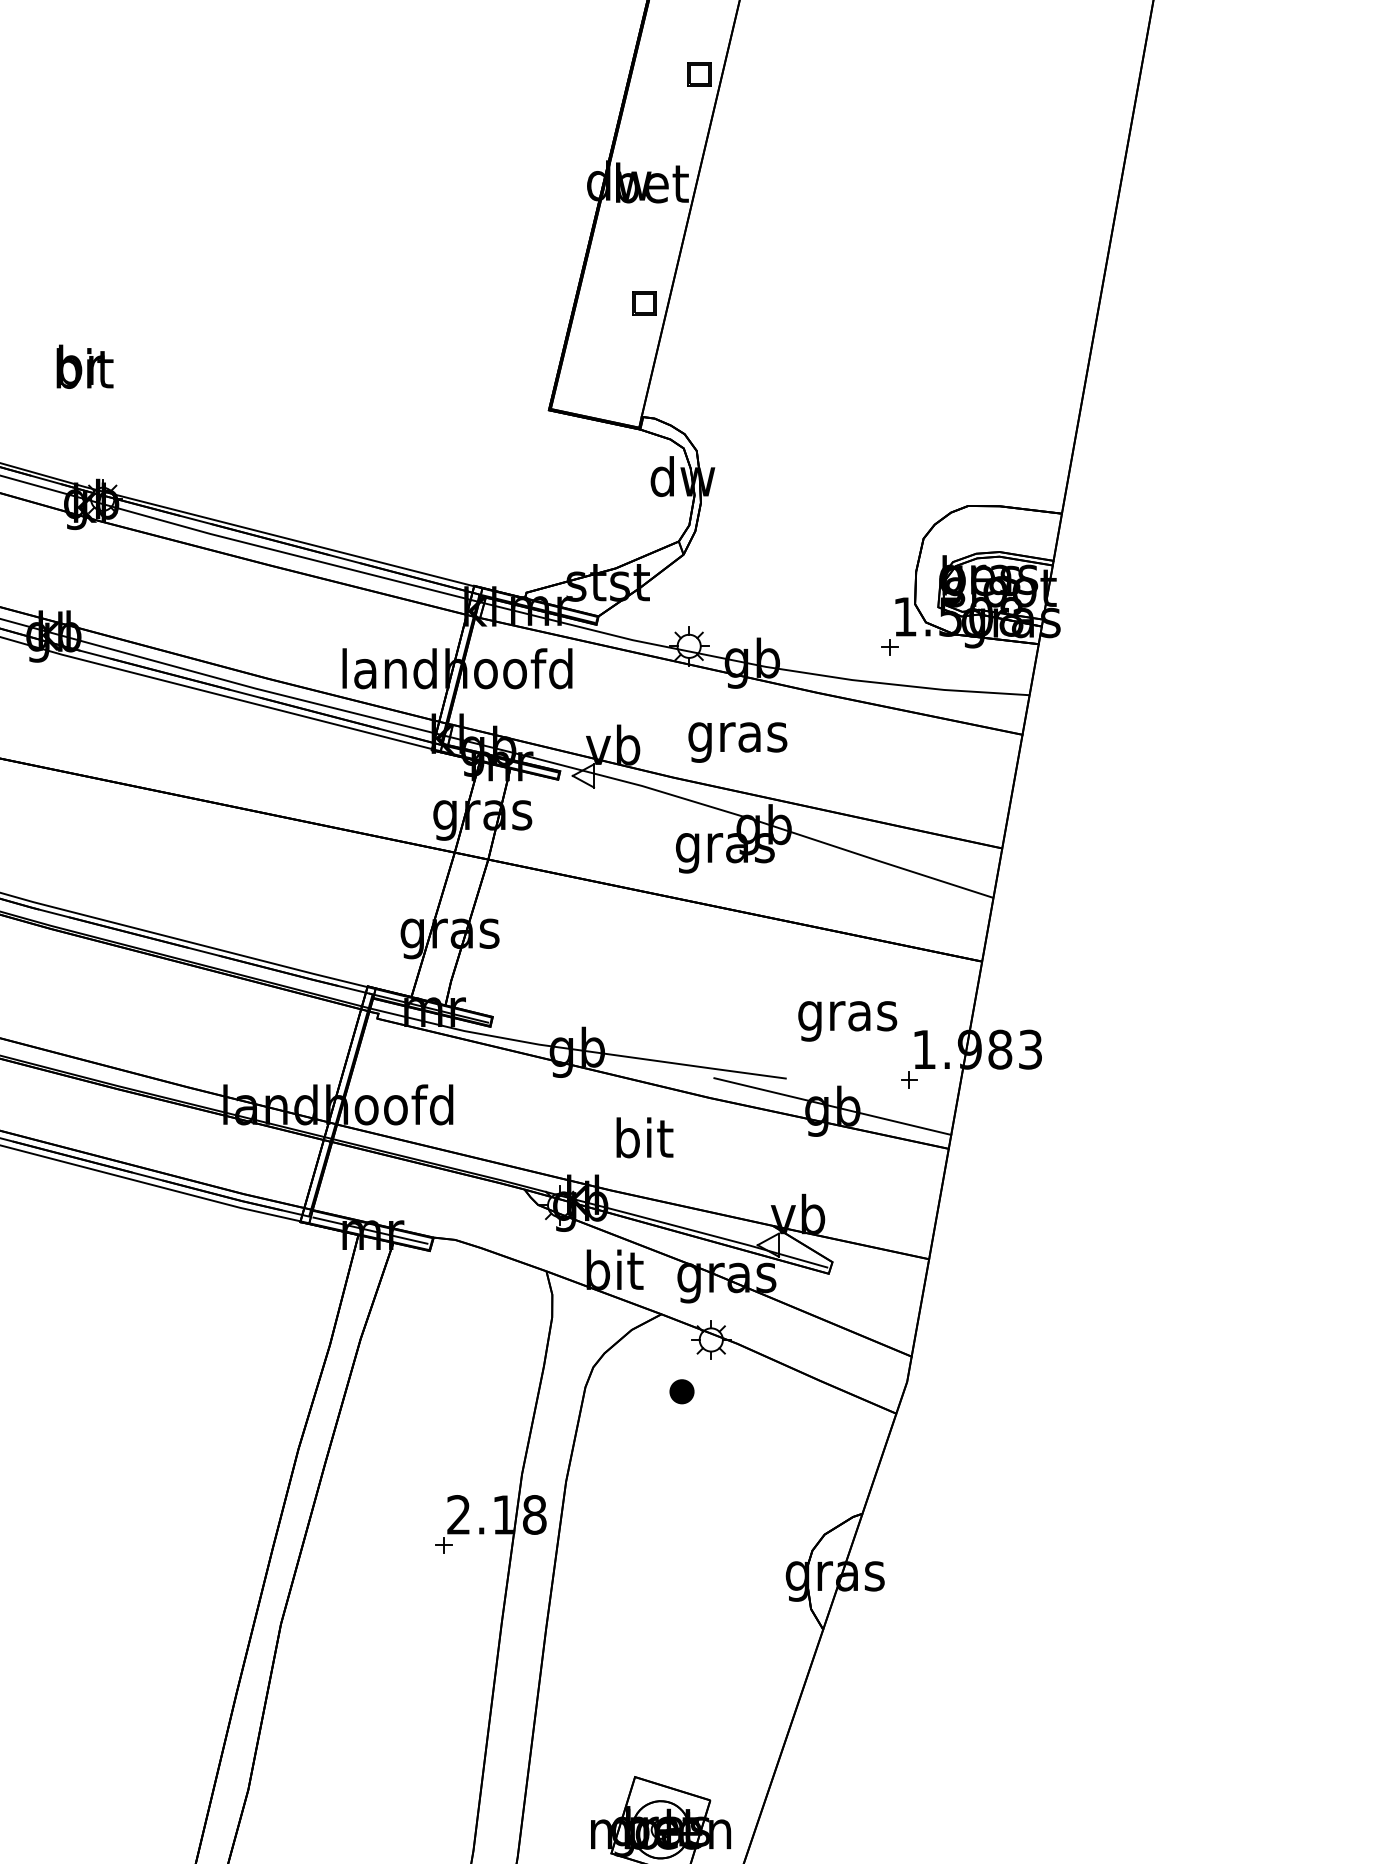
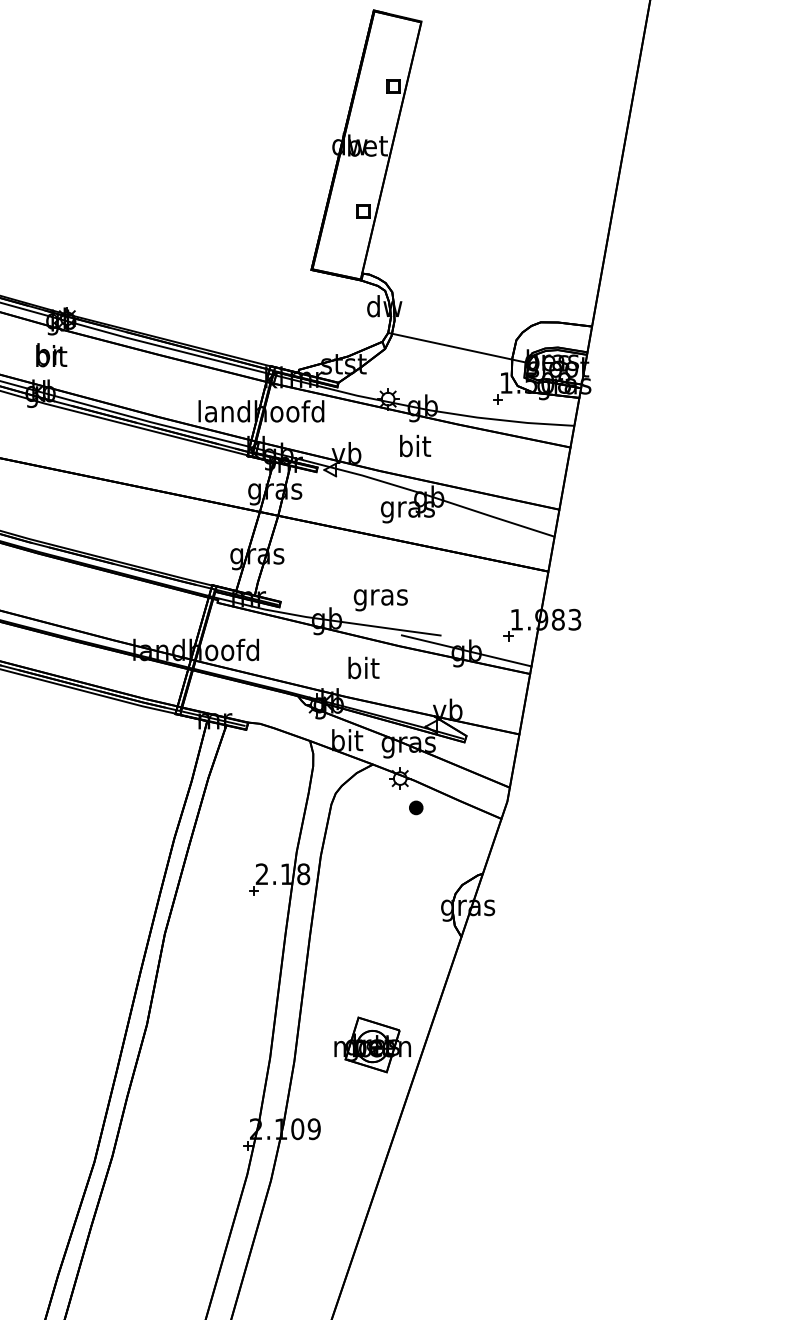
text: (84, 367) -> (51, 355), moved
line: (817, 551) -> (458, 347), added
text: (737, 736) -> (414, 448), gras -> bit
text: (847, 1021) -> (380, 600), moved
part: (682, 1391) -> (416, 807), moved

